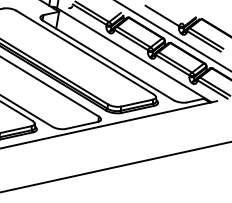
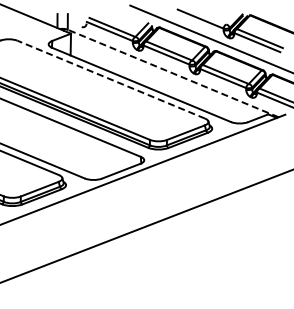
line: (85, 52) -> (111, 79), solid -> dashed
line: (133, 55) -> (172, 73), solid -> dashed

